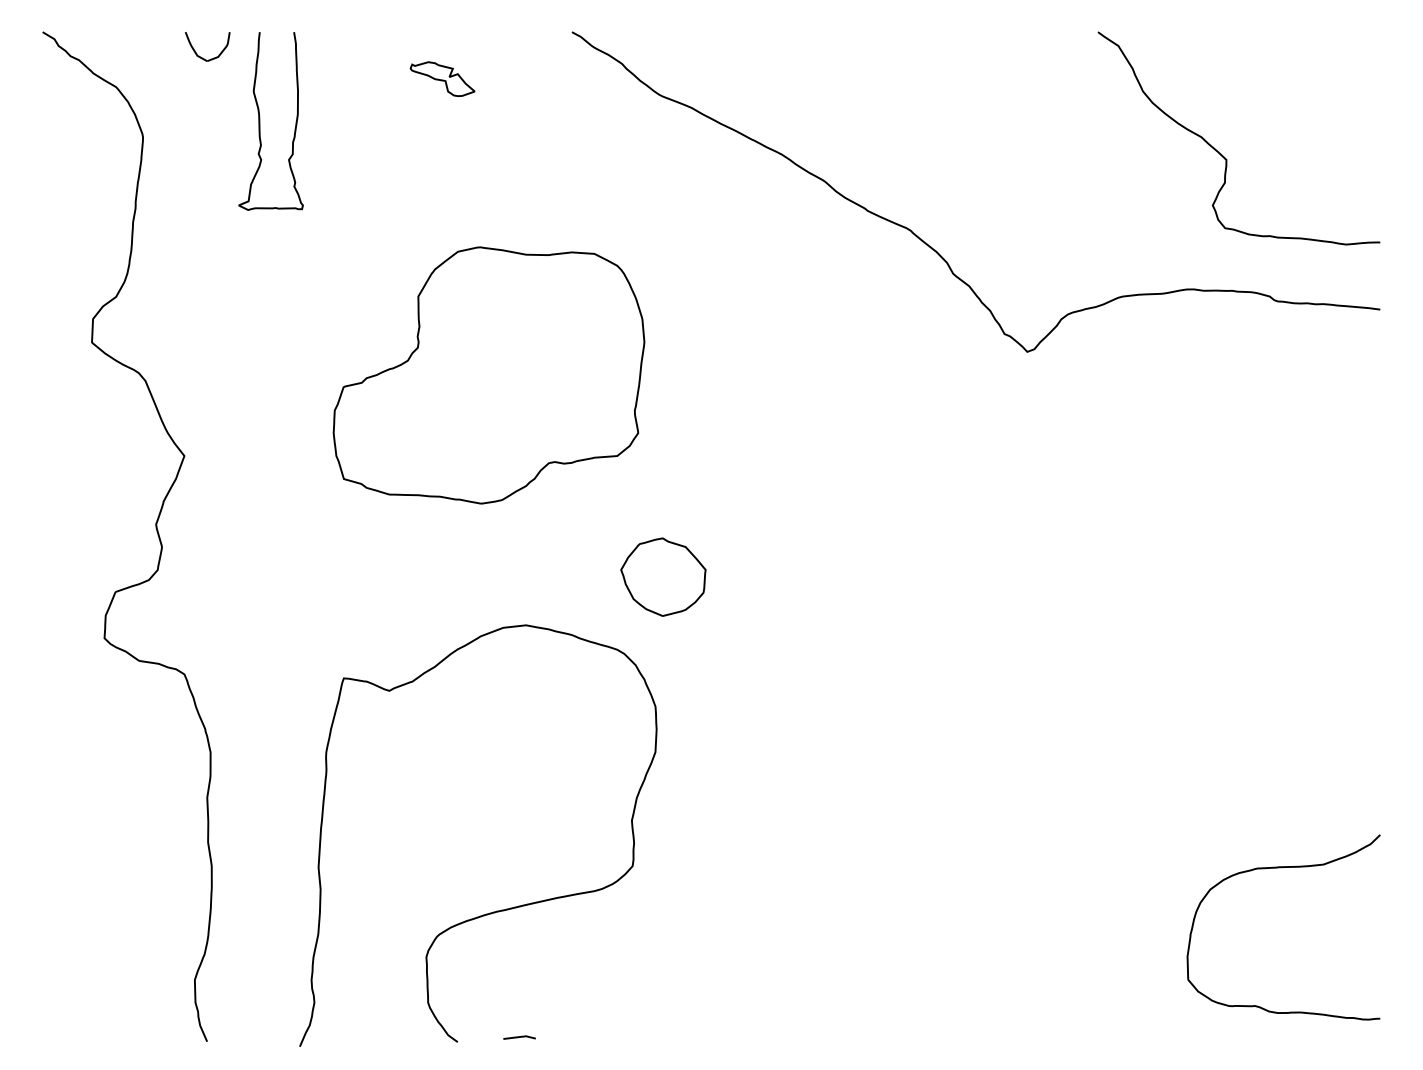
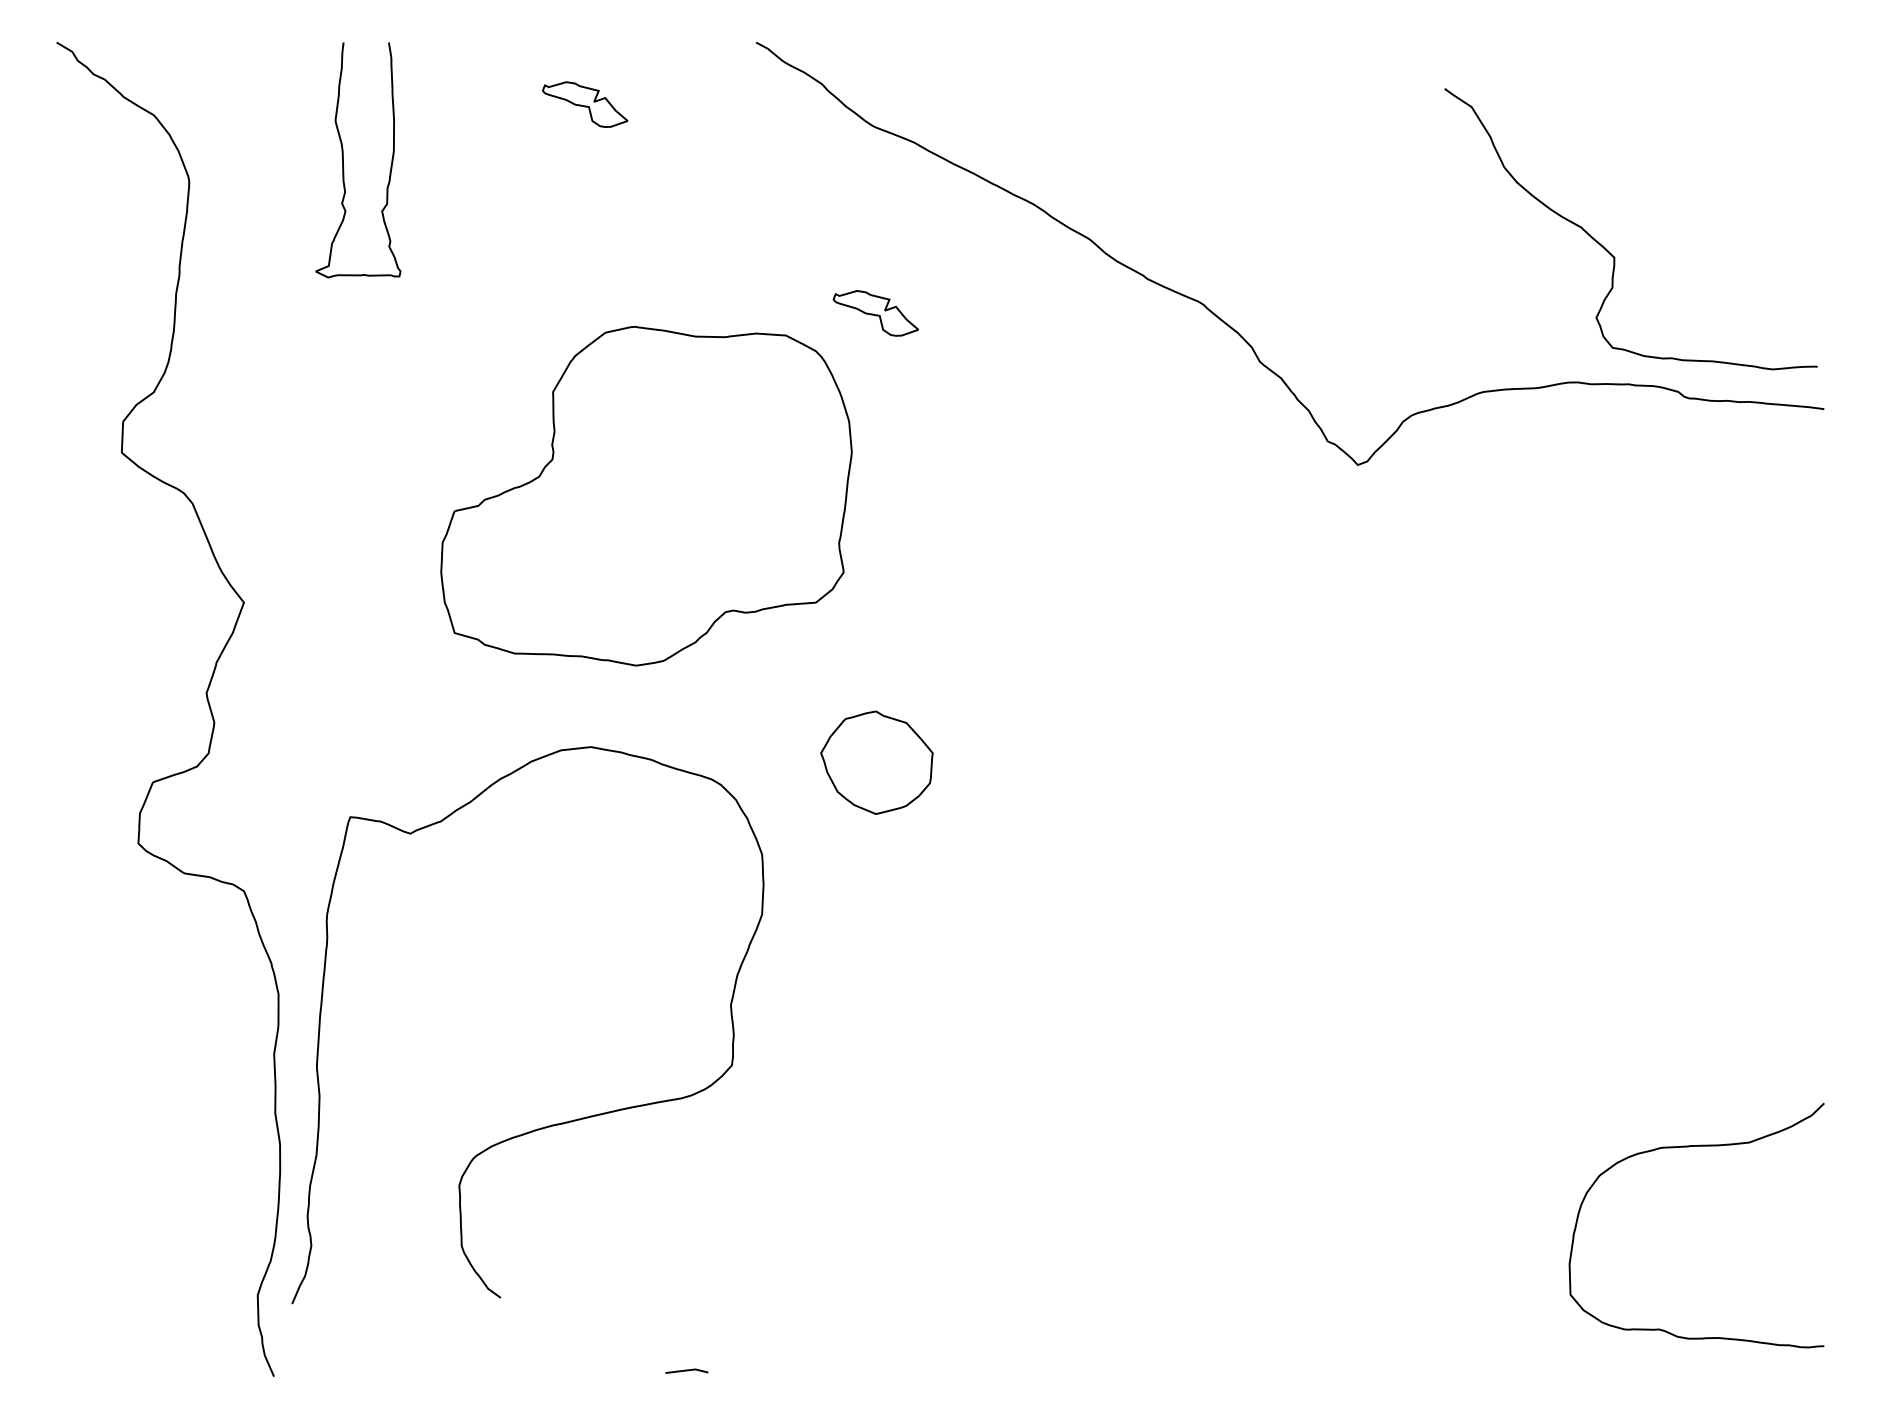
part: (199, 55) -> (263, 73), removed
curve: (1222, 154) -> (1609, 250), moved
part: (662, 236) -> (875, 312), added
curve: (496, 910) -> (551, 1123), moved

